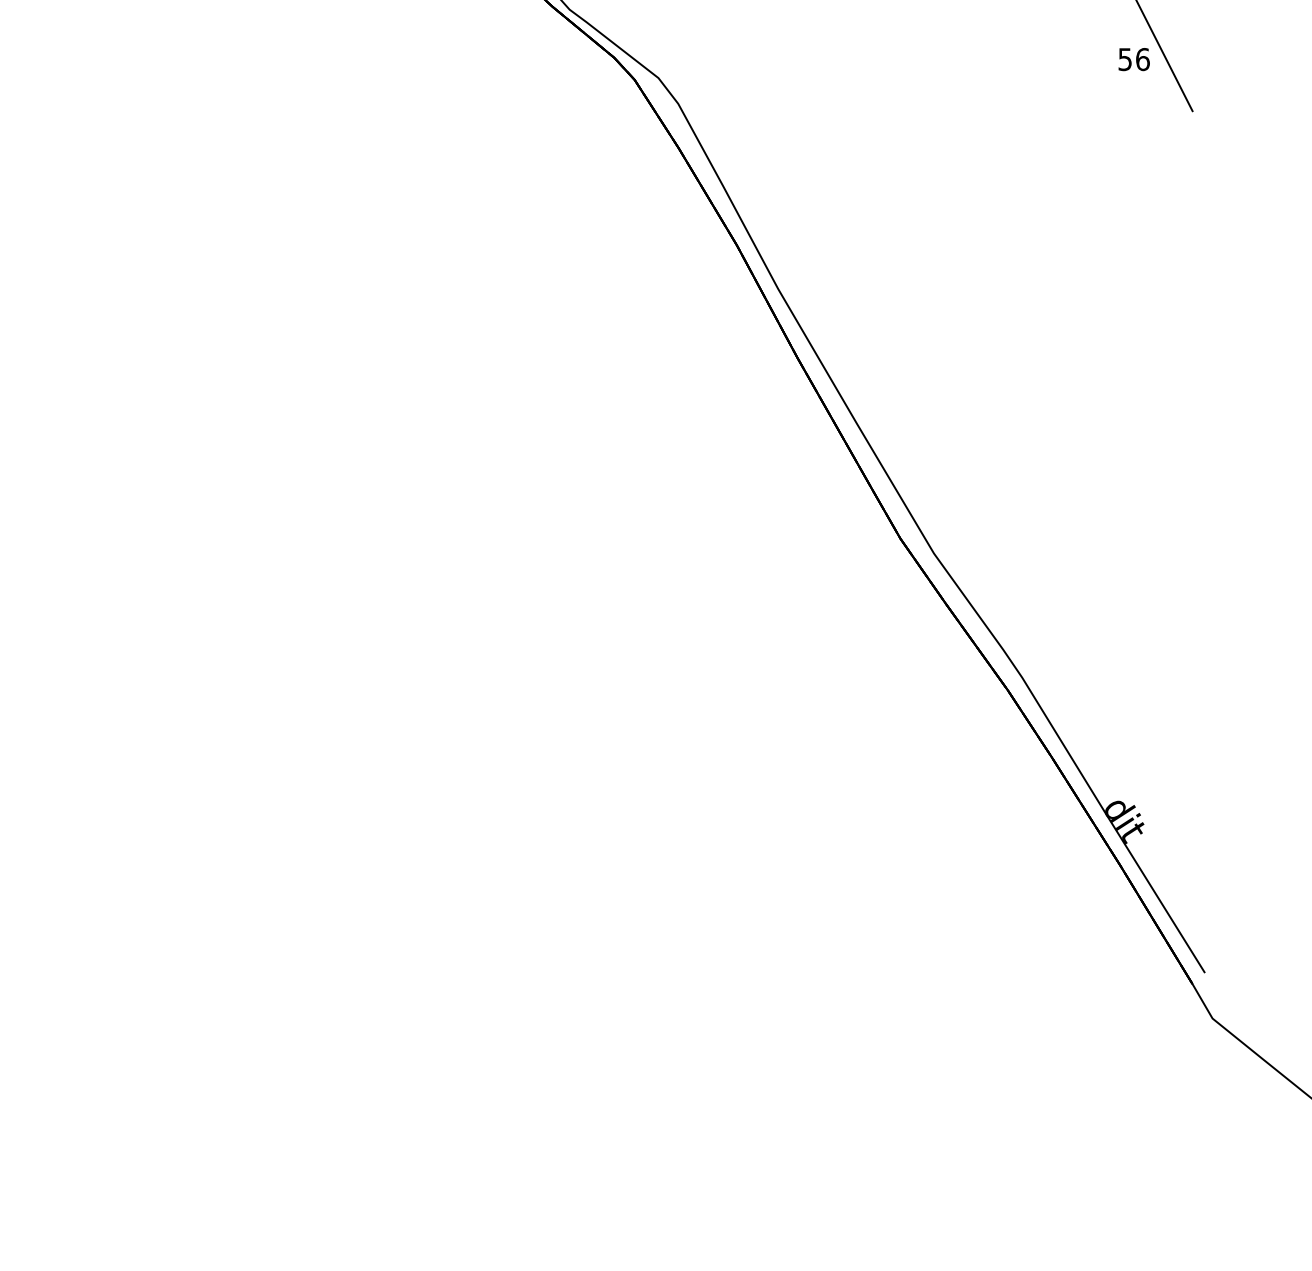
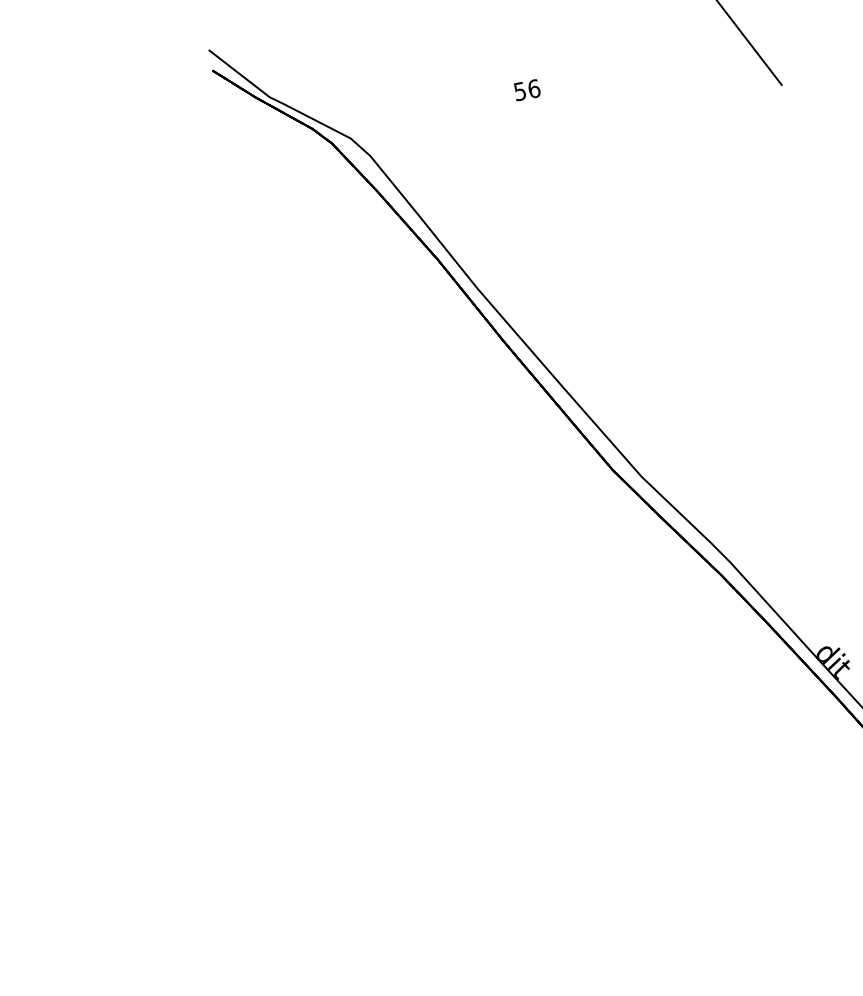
text: (1133, 59) -> (526, 90), moved

